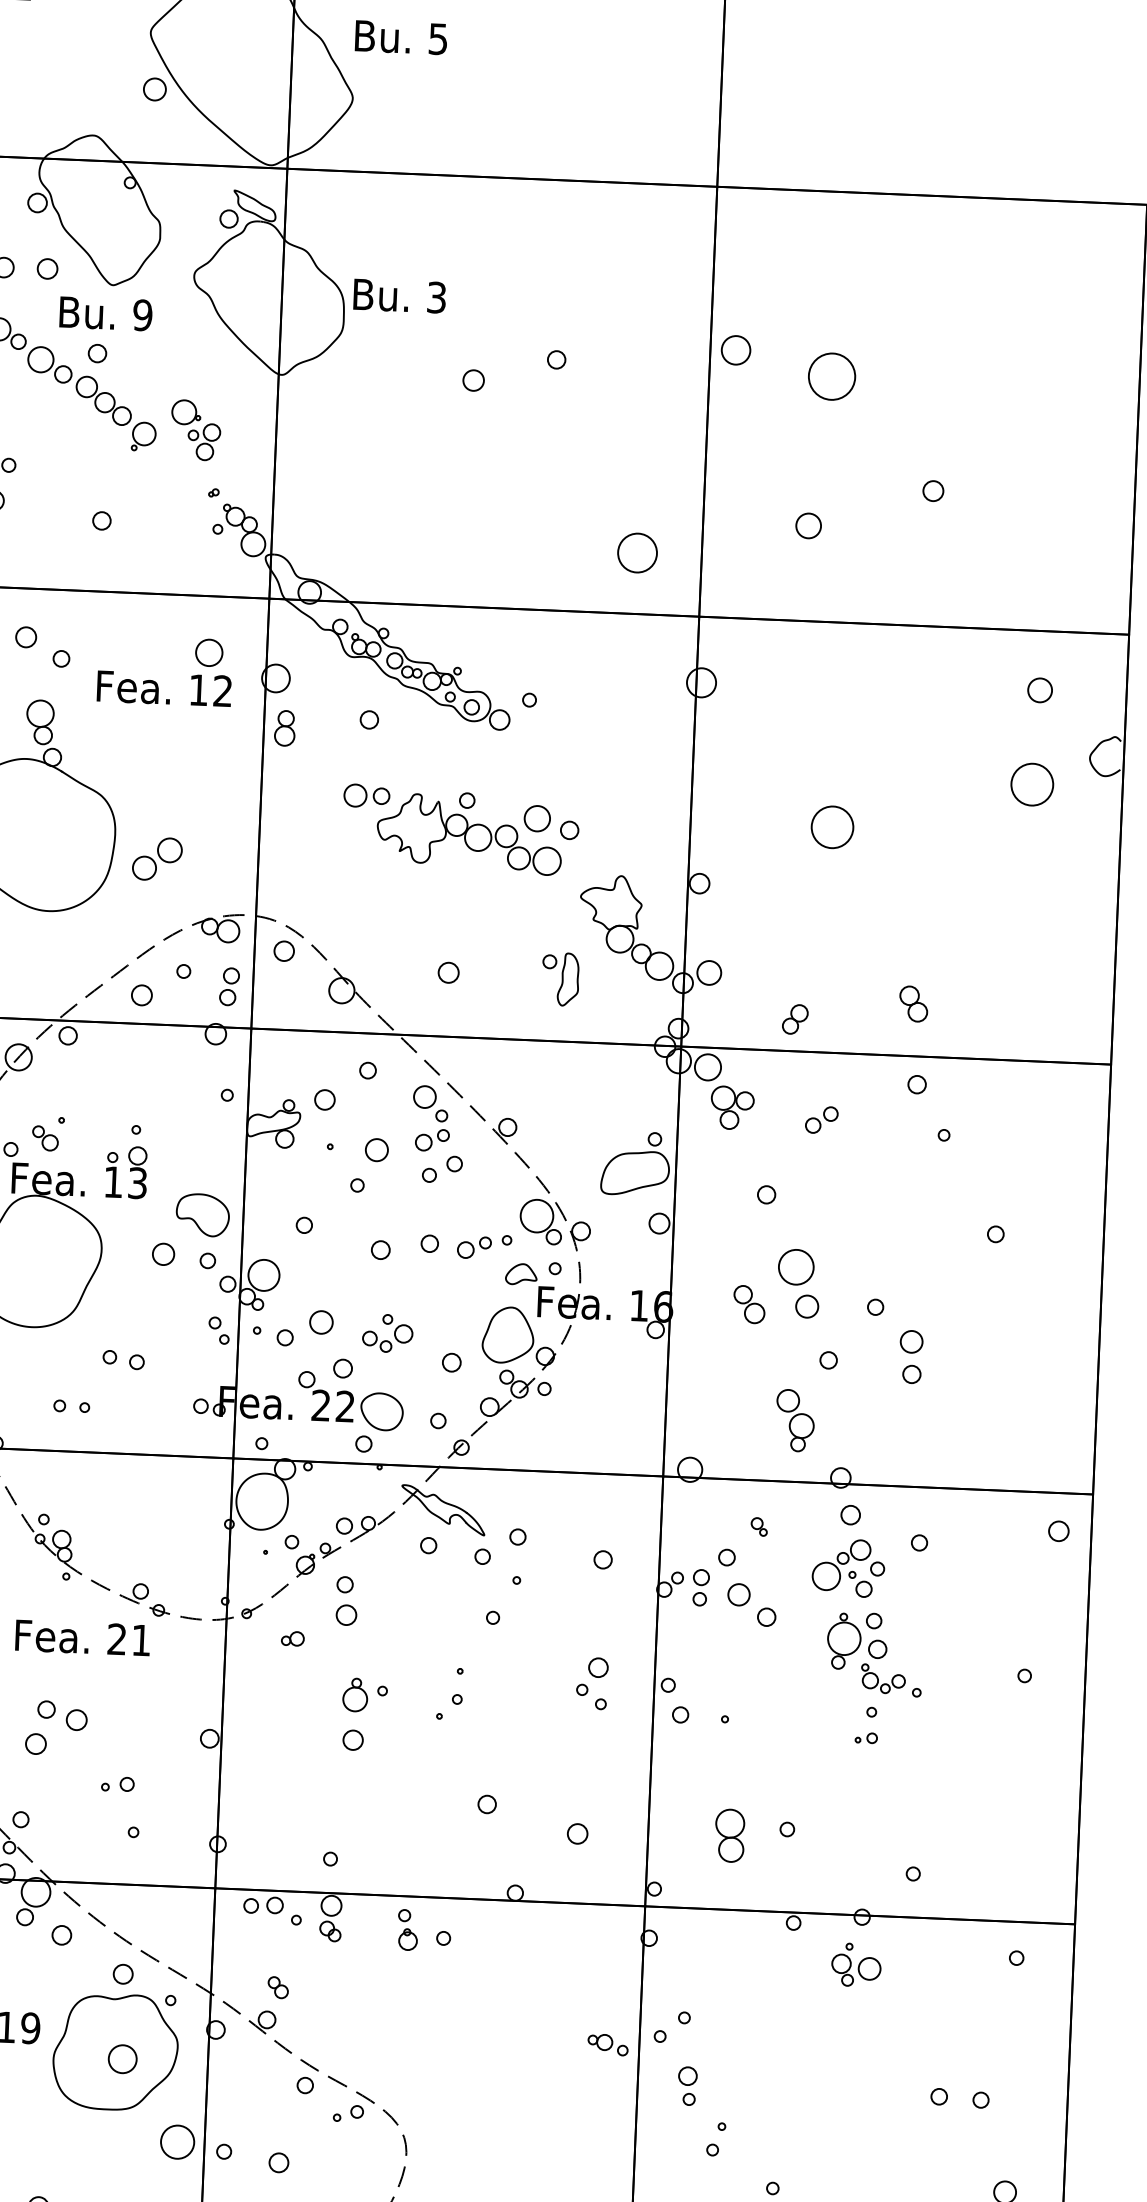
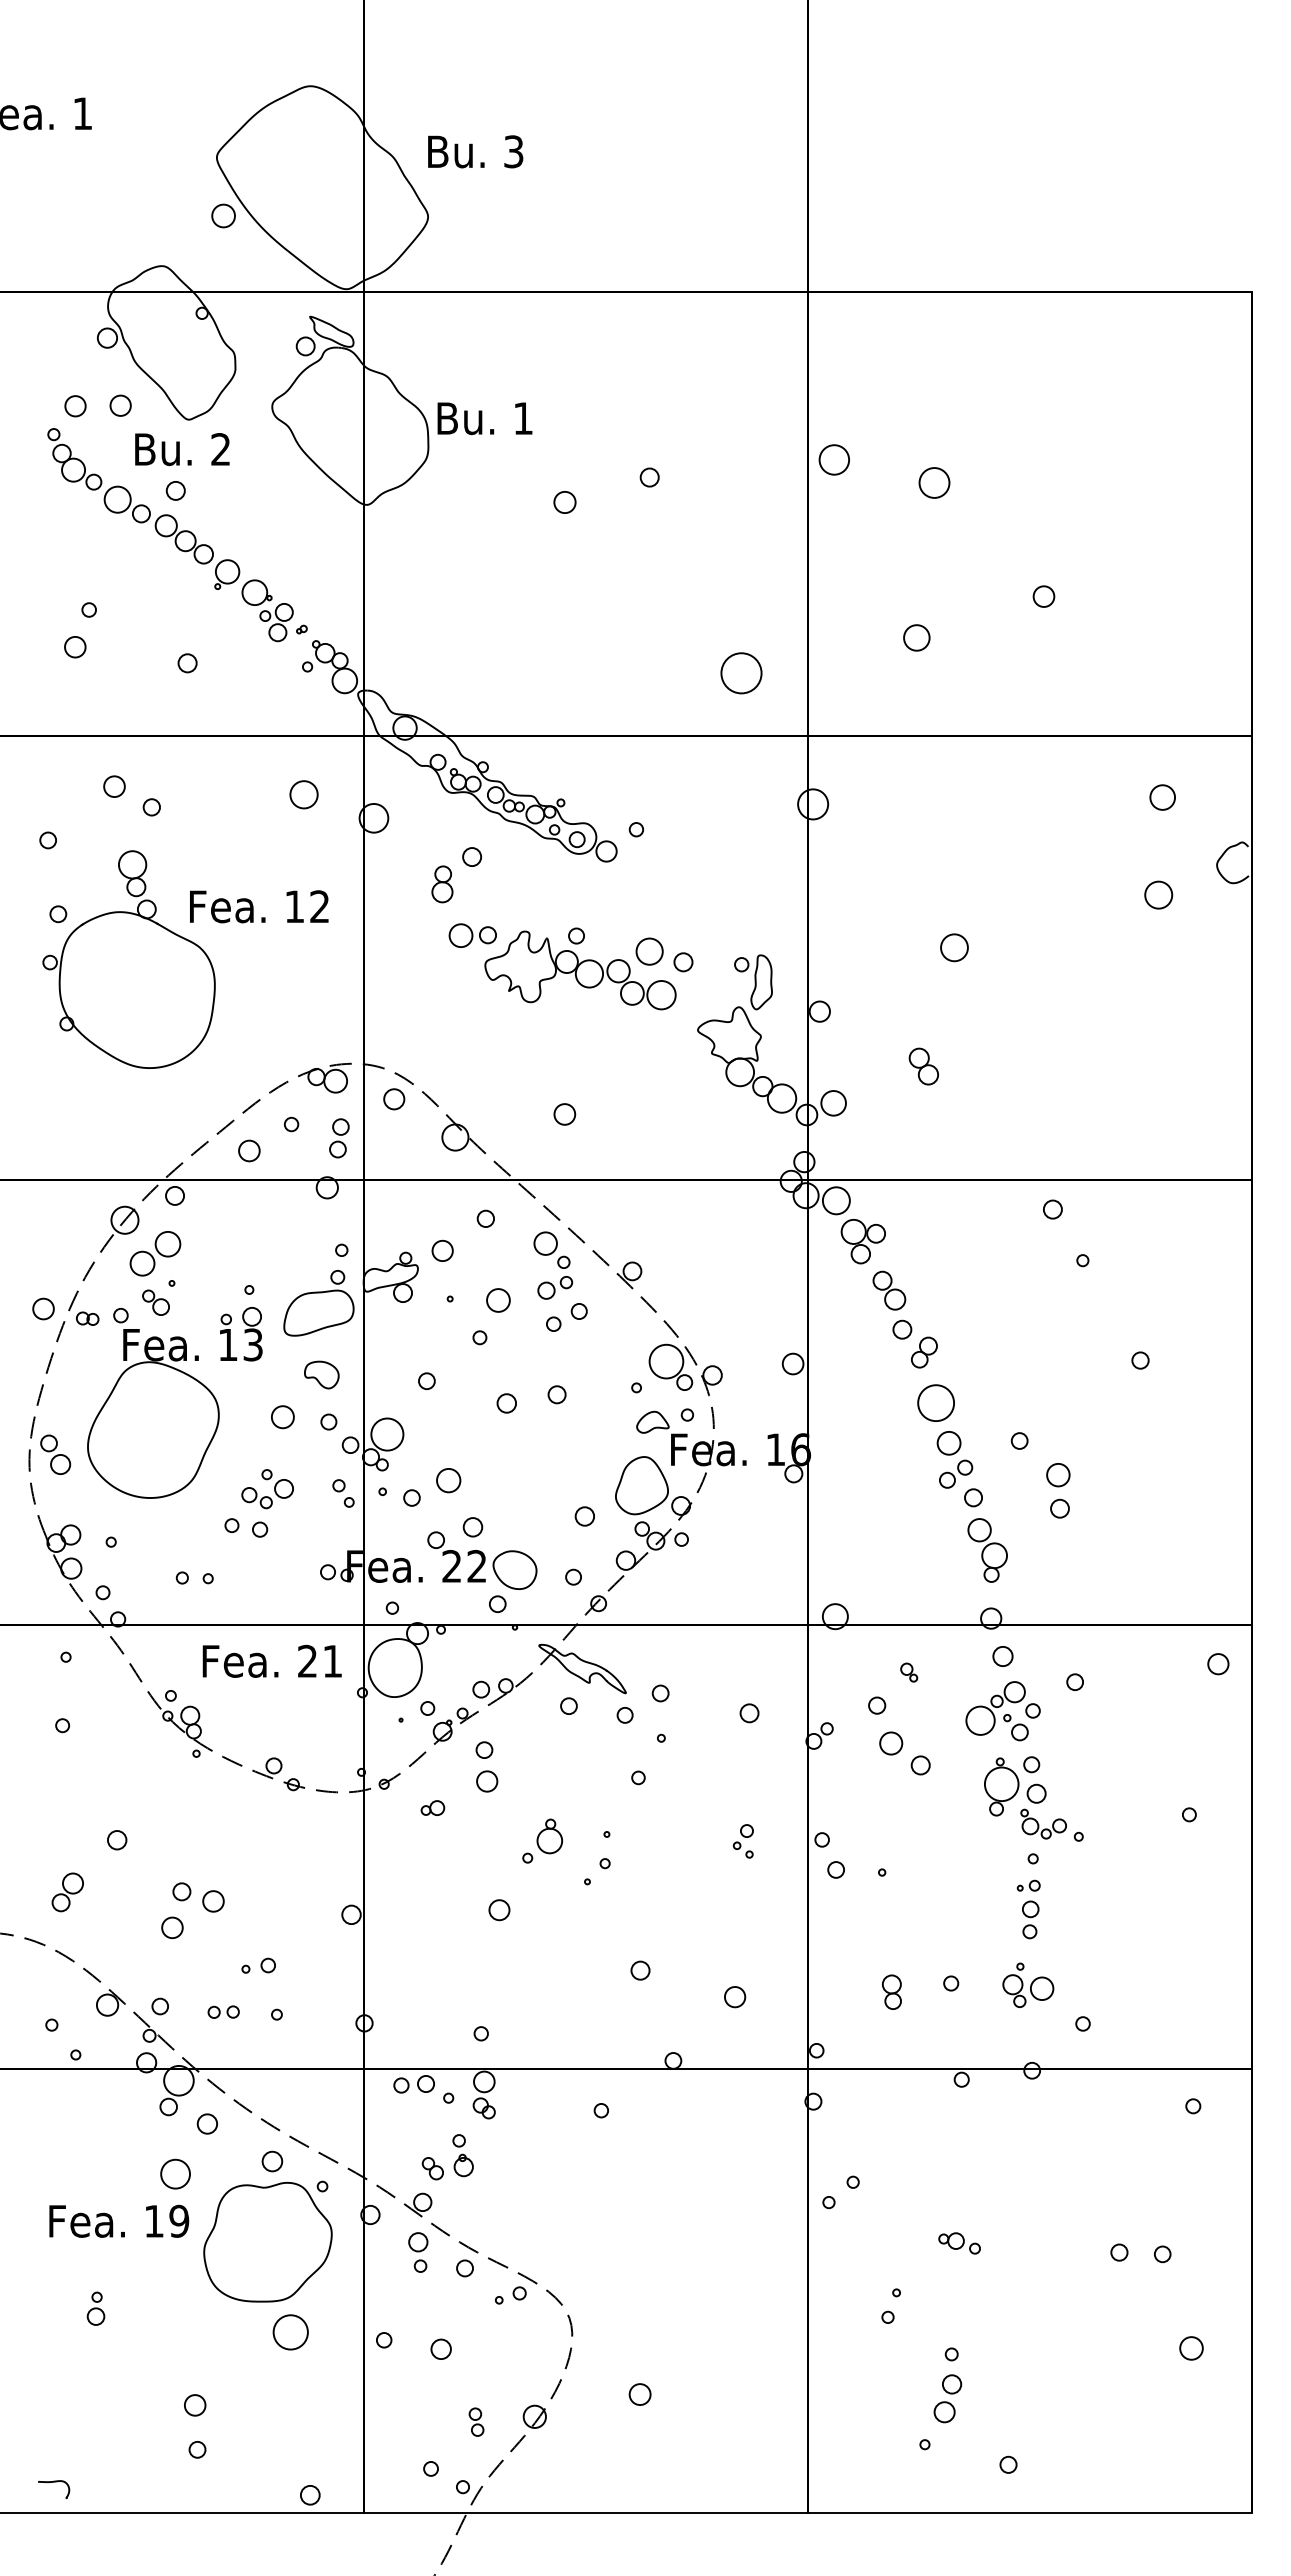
text: (439, 38) -> (514, 151), 5 -> 3
text: (436, 297) -> (523, 418), 3 -> 1
text: (142, 315) -> (220, 449), 9 -> 2
circle: (832, 376) -> (934, 482), size x0.62
part: (195, 430) -> (267, 610), moved
text: (164, 688) -> (259, 906), moved
part: (285, 728) -> (442, 884), moved
circle: (1032, 784) -> (1158, 894), size x0.62
circle: (832, 827) -> (954, 947), size x0.62
part: (157, 858) -> (155, 1253), moved
part: (560, 979) -> (753, 982), moved
part: (913, 1003) -> (923, 1066), moved
part: (795, 1019) -> (924, 1352), moved
part: (822, 1119) -> (956, 1473), moved
part: (635, 1163) -> (318, 1303), moved
part: (202, 1214) -> (321, 1374), size x0.62
part: (474, 1247) -> (603, 1396), removed
part: (749, 1304) -> (889, 1290), moved
part: (394, 1334) -> (274, 1489), moved
part: (795, 1420) -> (987, 1550), moved
part: (700, 1587) -> (1030, 1919), moved
text: (82, 1637) -> (271, 1660), moved
part: (591, 1683) -> (742, 1841), size x0.62
part: (355, 1695) -> (549, 1836), moved
part: (81, 1827) -> (223, 2011), added
part: (729, 1834) -> (891, 1991), size x0.62
part: (407, 1929) -> (462, 2155), moved
part: (856, 1964) -> (1028, 1984), moved
part: (607, 2044) -> (959, 2243), moved
circle: (122, 2058) -> (175, 2173), moved
part: (687, 2086) -> (418, 2252), moved
circle: (177, 2142) -> (290, 2332), moved

